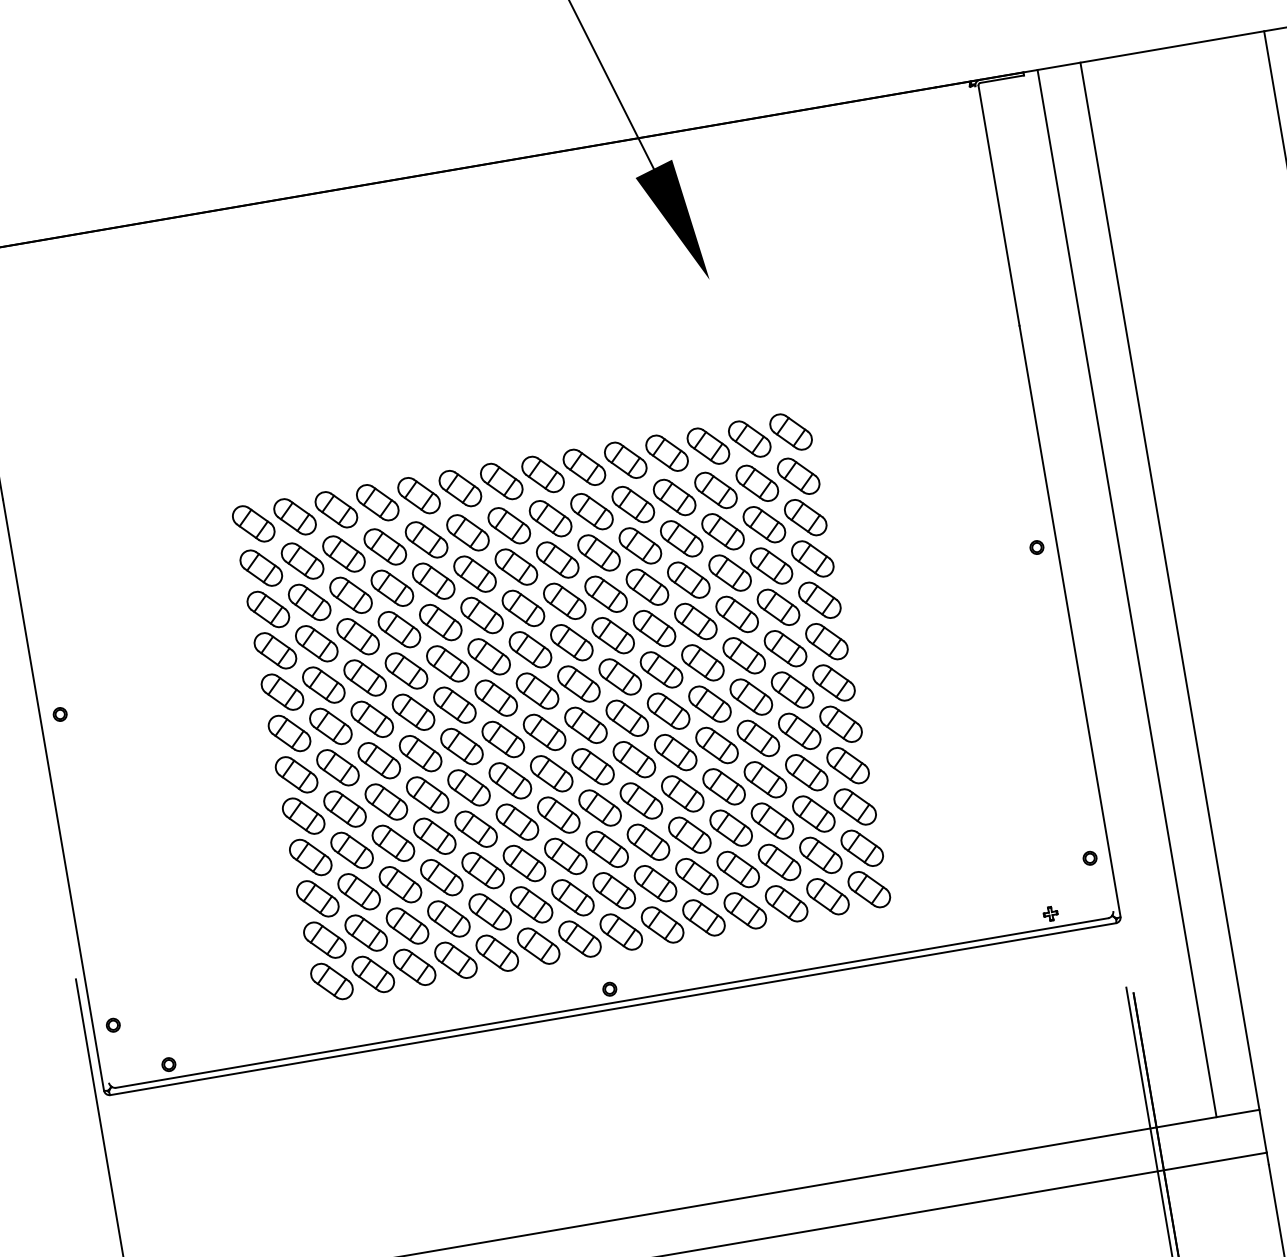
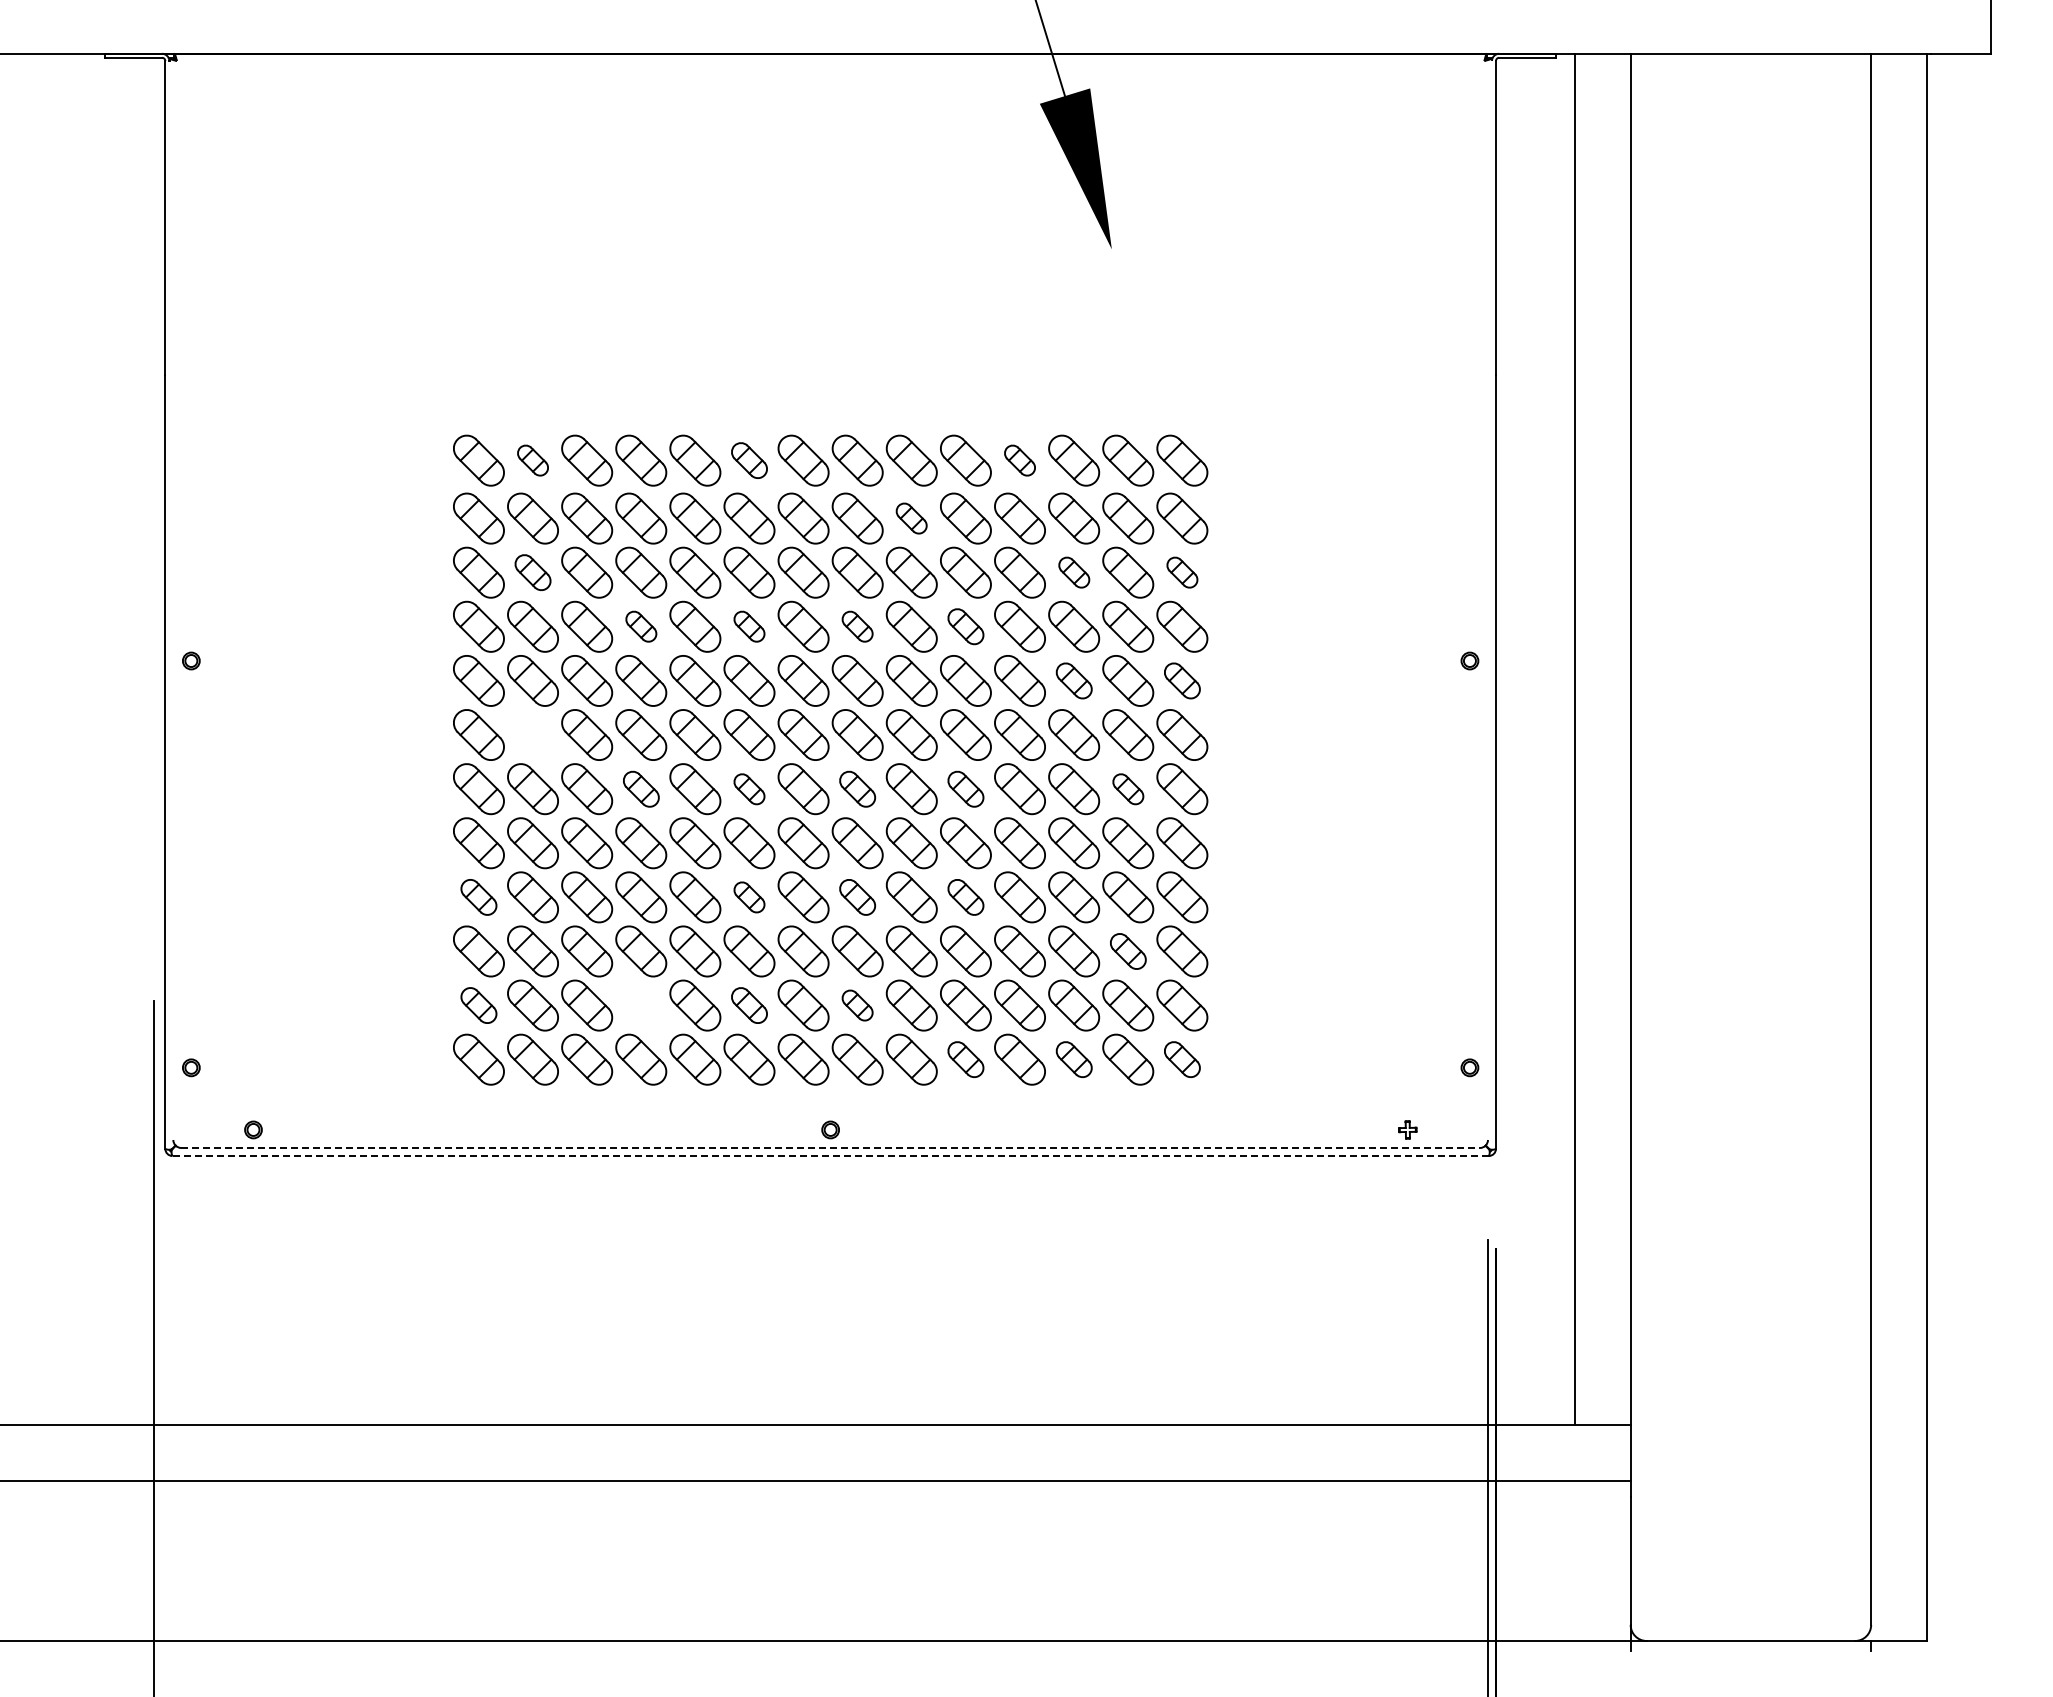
part: (666, 453) -> (1019, 460), size x0.6
part: (460, 488) -> (749, 460), size x0.7
part: (591, 511) -> (911, 518), size x0.6
part: (294, 516) -> (532, 460), size x0.6
part: (805, 517) -> (1182, 572), size x0.6
part: (723, 531) -> (1074, 572), size x0.6
part: (647, 587) -> (965, 626), size x0.7
part: (819, 599) -> (1182, 680), size x0.7
part: (564, 601) -> (857, 626), size x0.6
part: (309, 602) -> (532, 572), size x0.7
part: (737, 614) -> (1074, 680), size x0.7
part: (482, 615) -> (749, 626), size x0.6
part: (399, 629) -> (641, 626), size x0.6
part: (792, 690) -> (1128, 789), size x0.6
part: (668, 711) -> (965, 789), size x0.7
part: (585, 725) -> (857, 789), size x0.7
part: (330, 726) -> (532, 734), removed
part: (503, 739) -> (749, 789), size x0.6
part: (420, 753) -> (641, 789), size x0.7
part: (682, 794) -> (965, 897), size x0.7
part: (599, 808) -> (857, 897), size x0.7
part: (814, 814) -> (1128, 951), size x0.7
part: (517, 822) -> (749, 897), size x0.6
part: (310, 857) -> (478, 897), size x0.7
part: (869, 889) -> (1182, 1059), size x0.7
part: (614, 890) -> (857, 1005), size x0.6
part: (786, 903) -> (1074, 1059), size x0.7
part: (531, 904) -> (749, 1005), size x0.7
part: (703, 917) -> (965, 1059), size x0.7
part: (449, 918) -> (641, 1005), removed
part: (324, 940) -> (478, 1005), size x0.7
line: (612, 1003) -> (831, 1148), solid -> dashed
line: (613, 1009) -> (831, 1156), solid -> dashed

